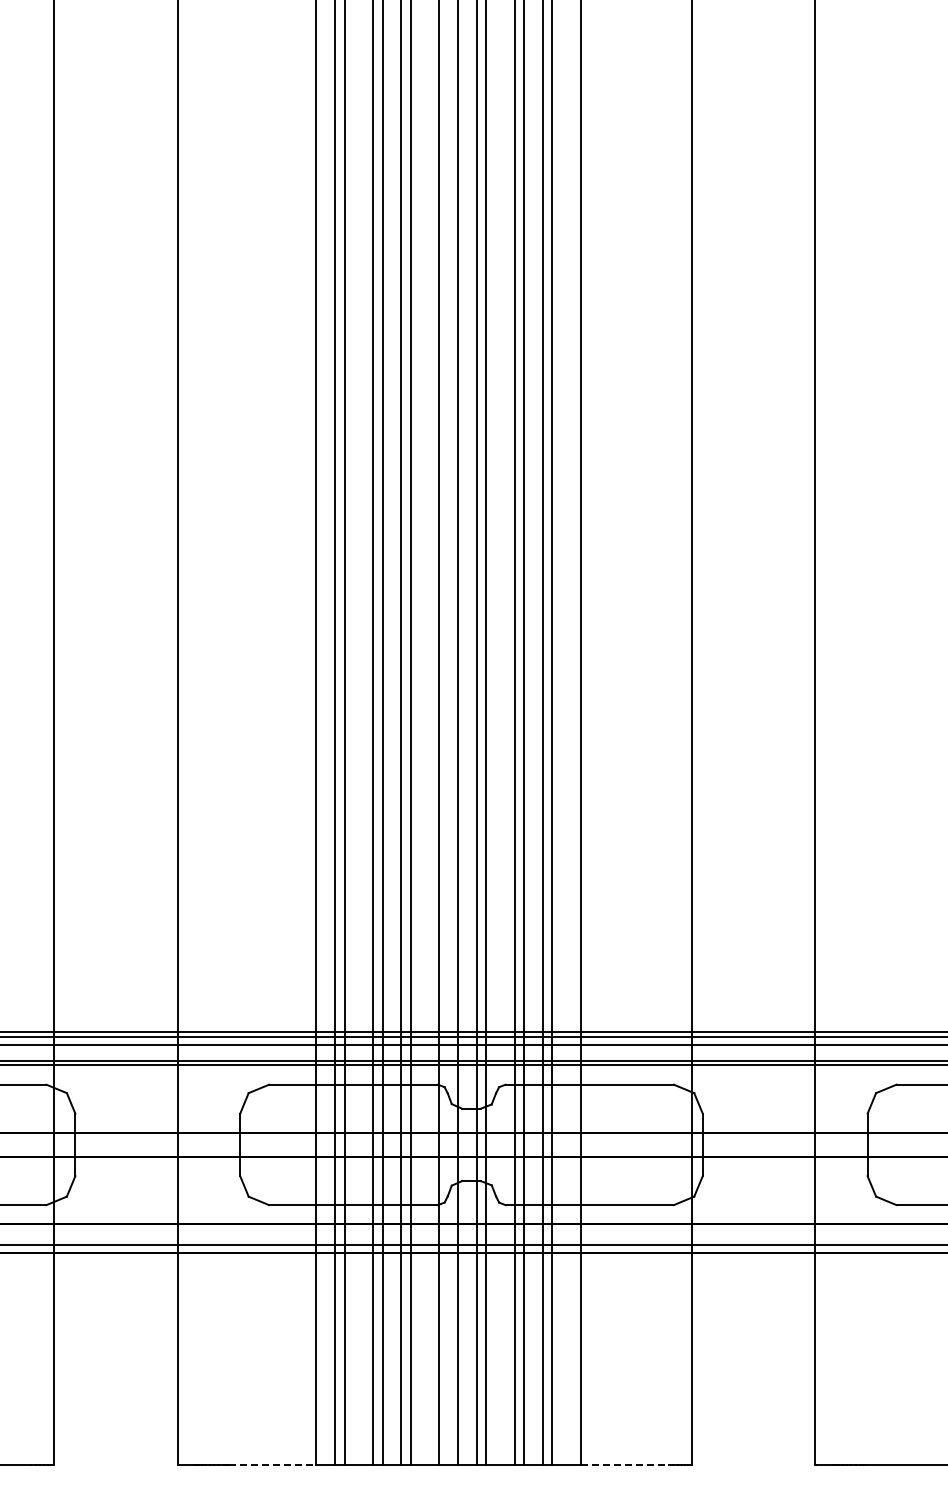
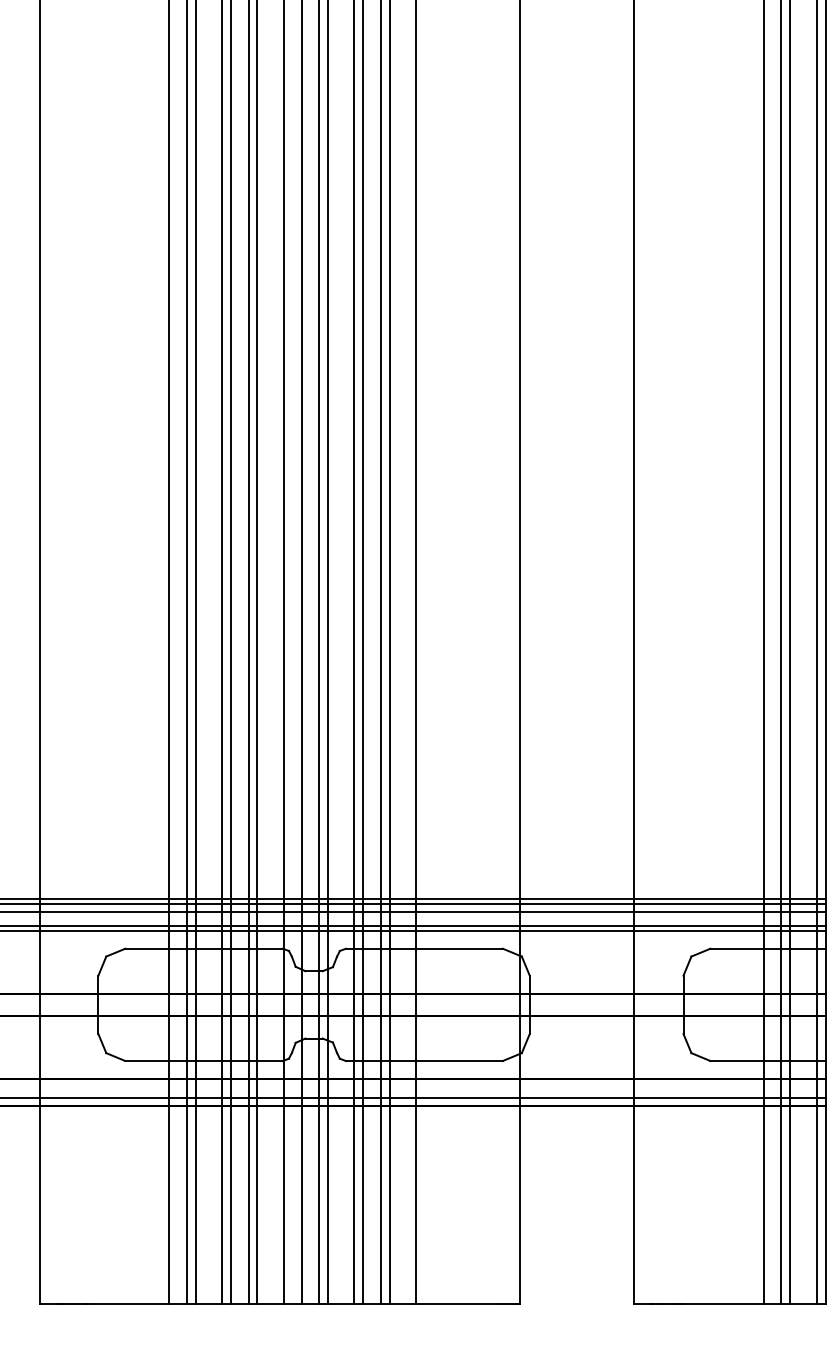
line: (273, 1465) -> (129, 1303), dashed -> solid
line: (624, 1465) -> (456, 1303), dashed -> solid

